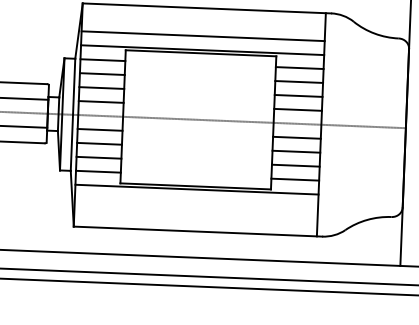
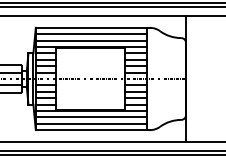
line: (203, 22) -> (91, 34), added
line: (196, 203) -> (91, 117), added
line: (195, 216) -> (91, 123), added

